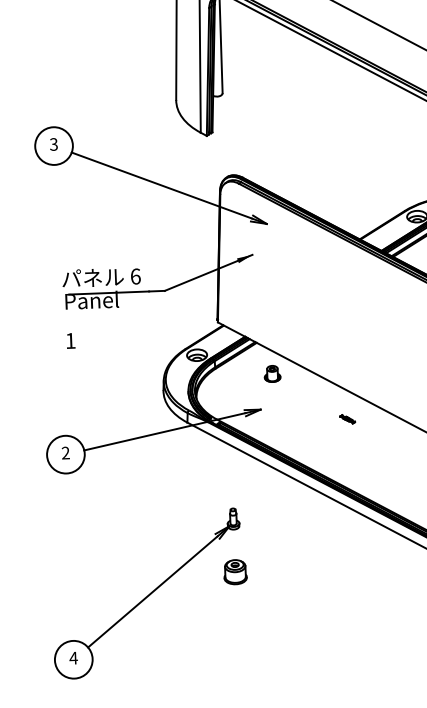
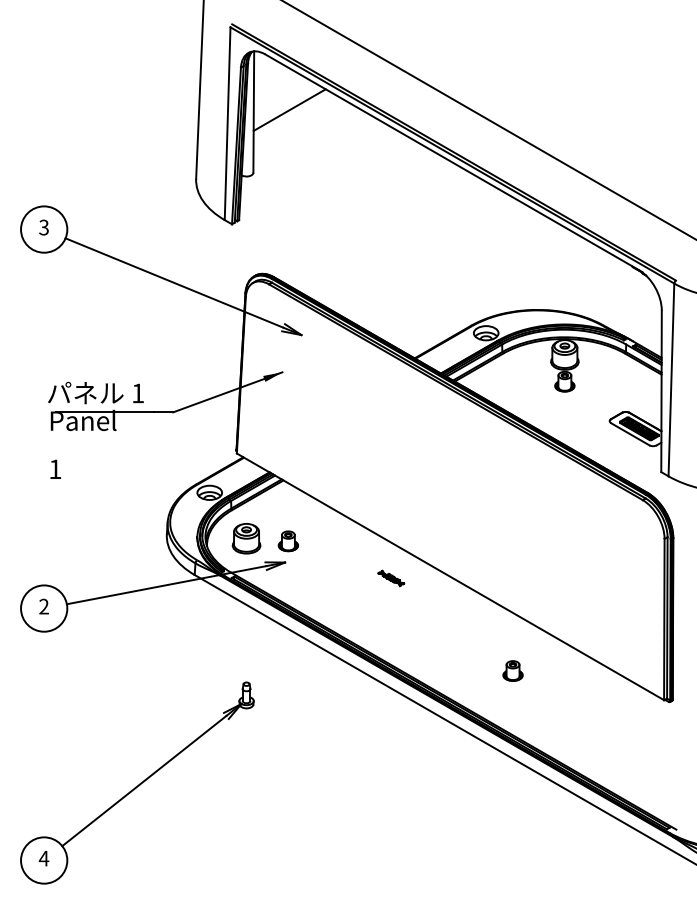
line: (250, 40) -> (289, 109), added
text: (135, 276) -> (138, 393), 6 -> 1
part: (272, 374) -> (288, 541), moved
part: (347, 419) -> (391, 578), size x1.43
part: (235, 572) -> (246, 538), moved

